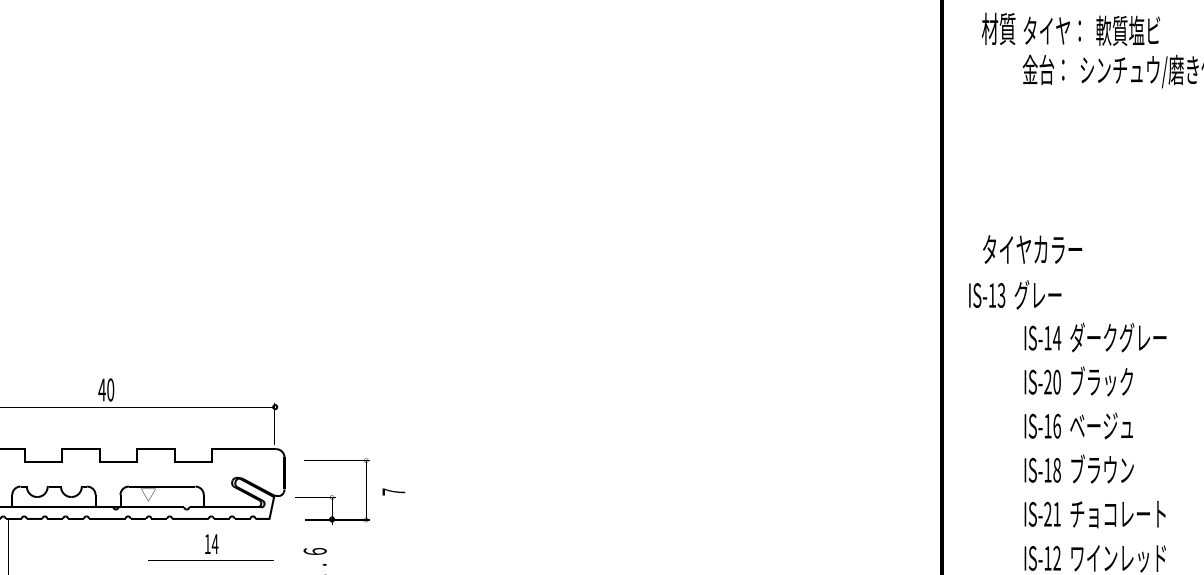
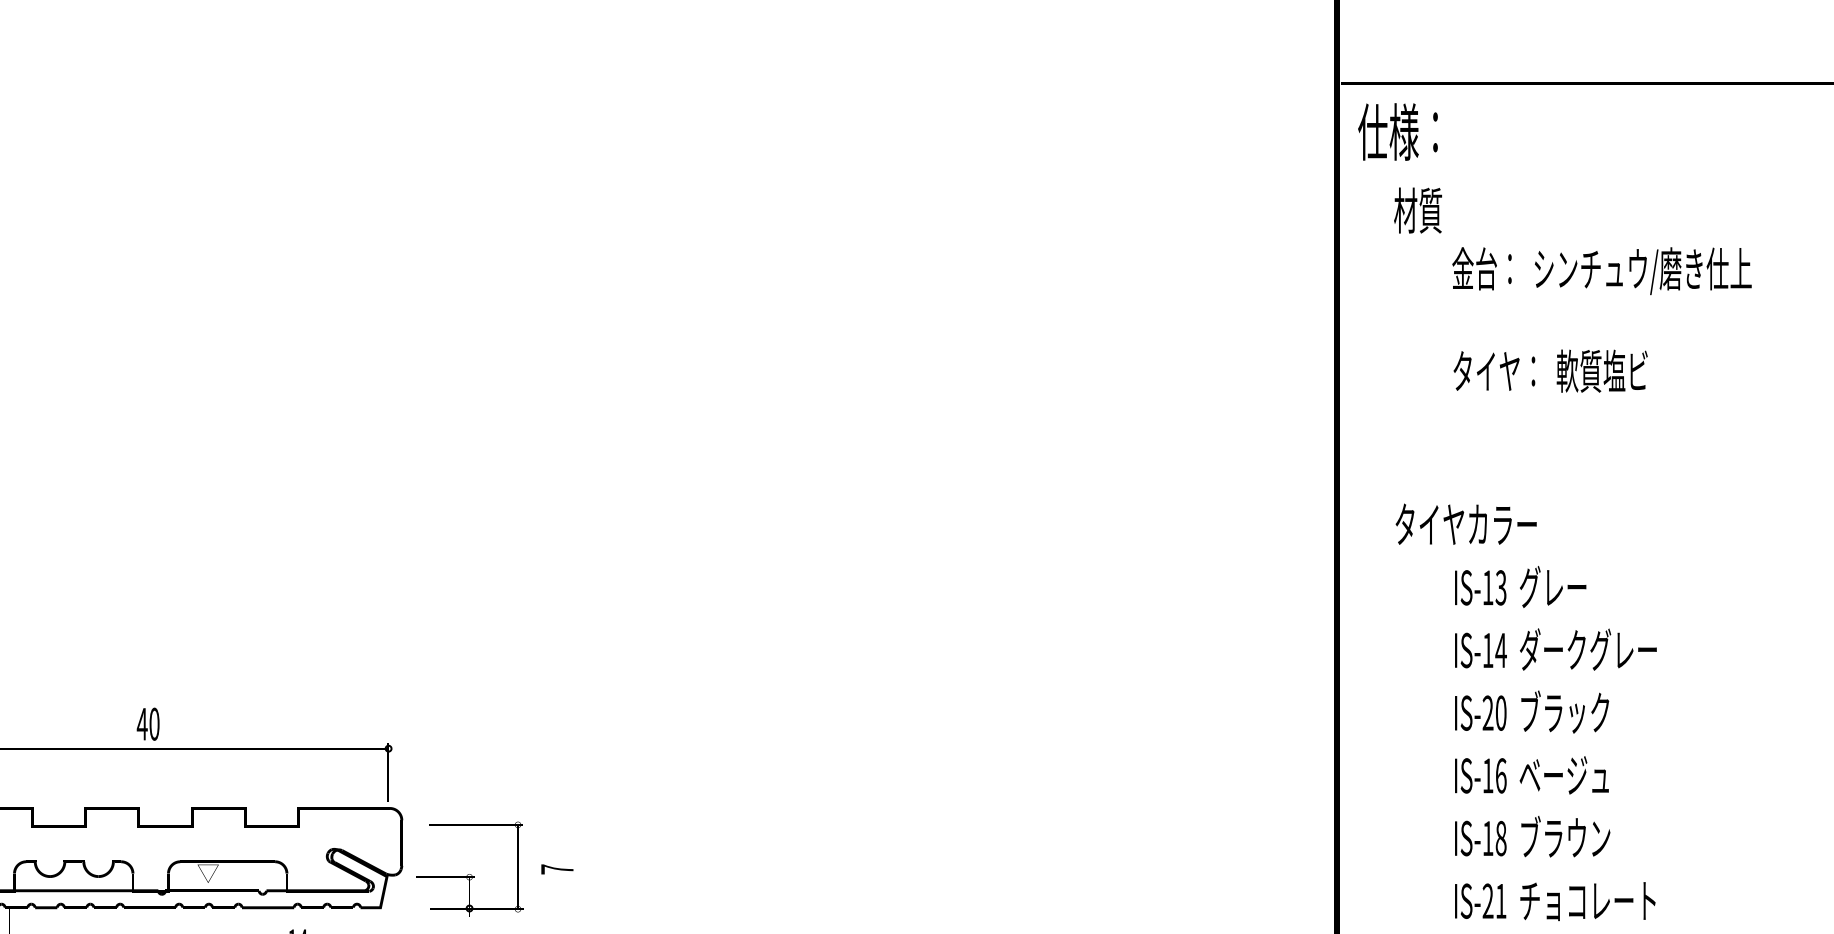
text: (1091, 30) -> (1550, 370), moved
text: (1015, 294) -> (1520, 586), moved

